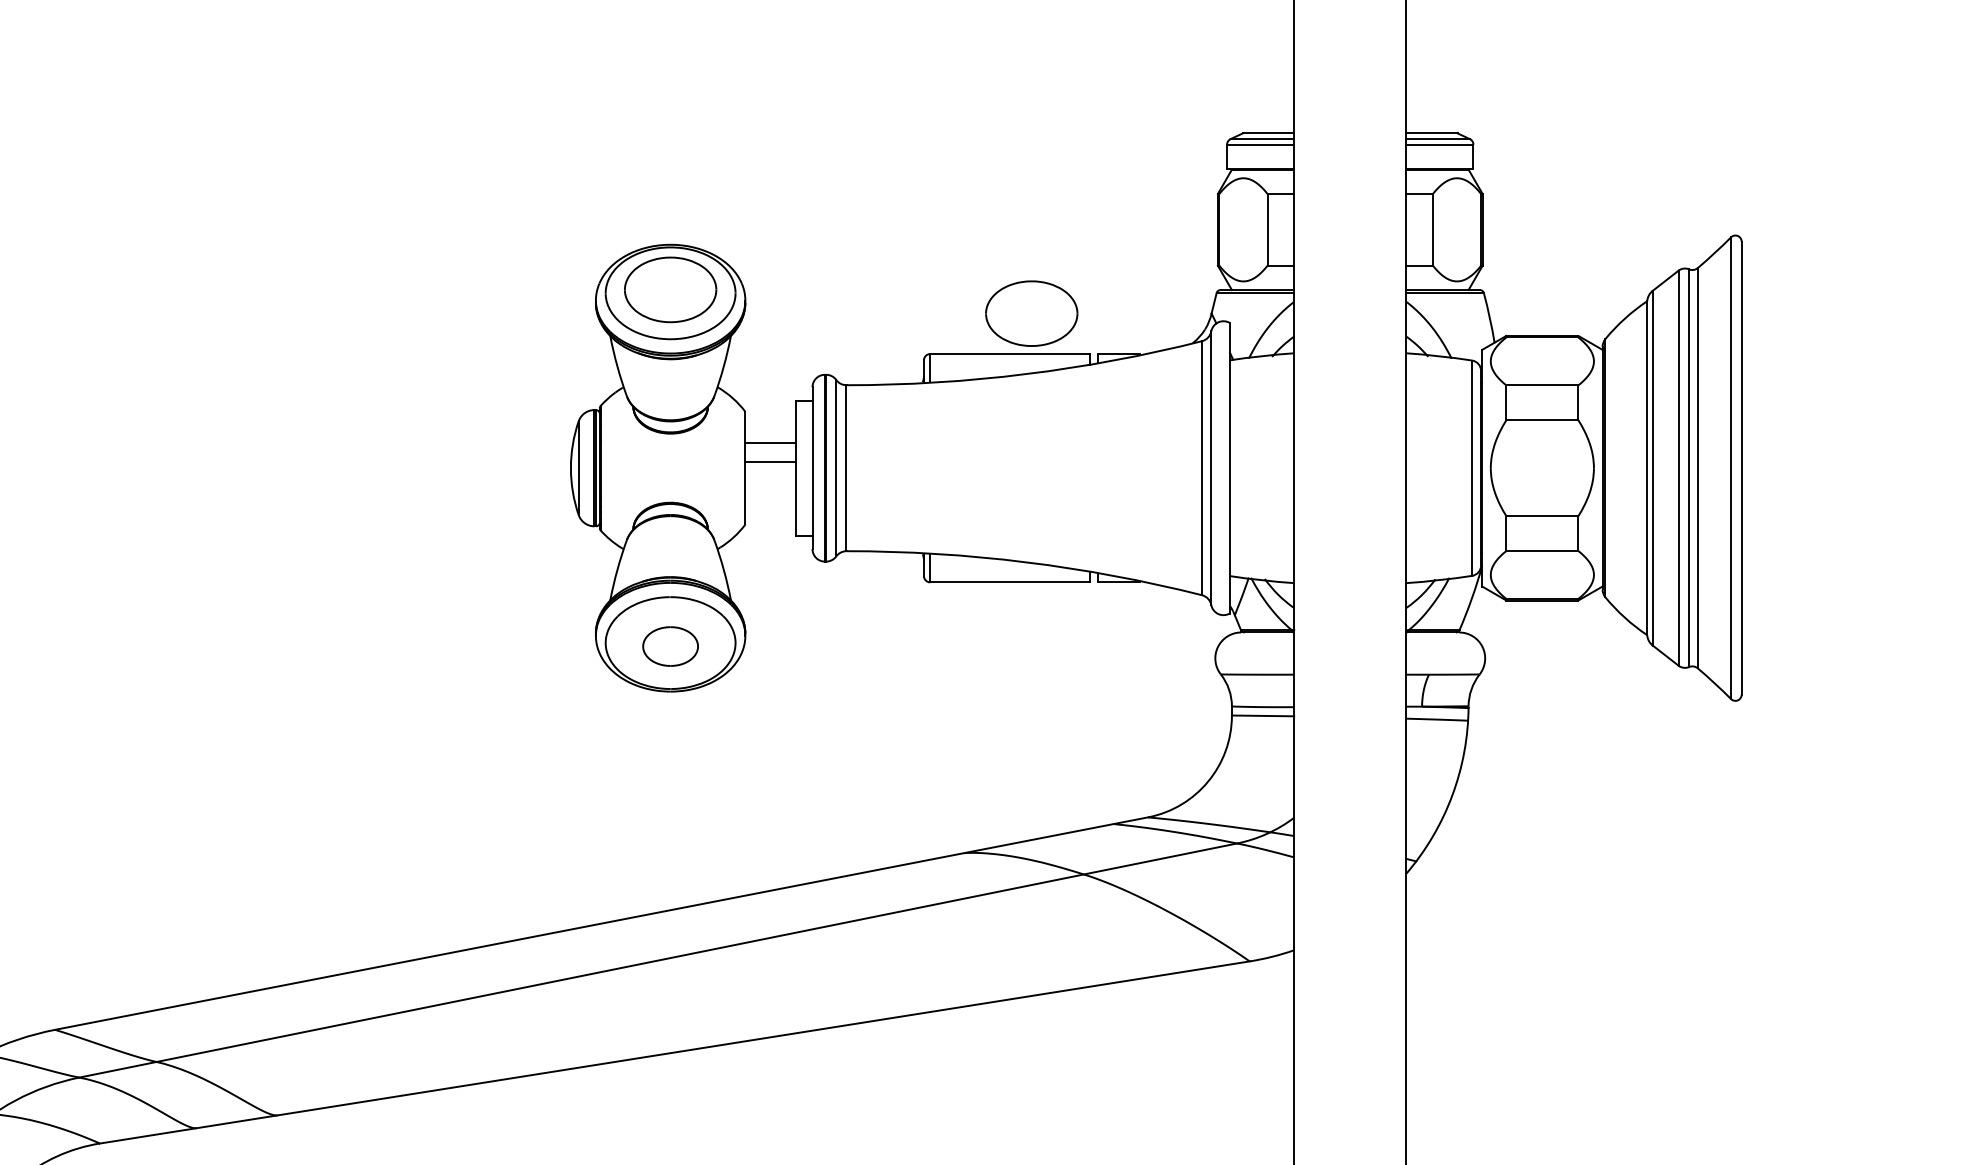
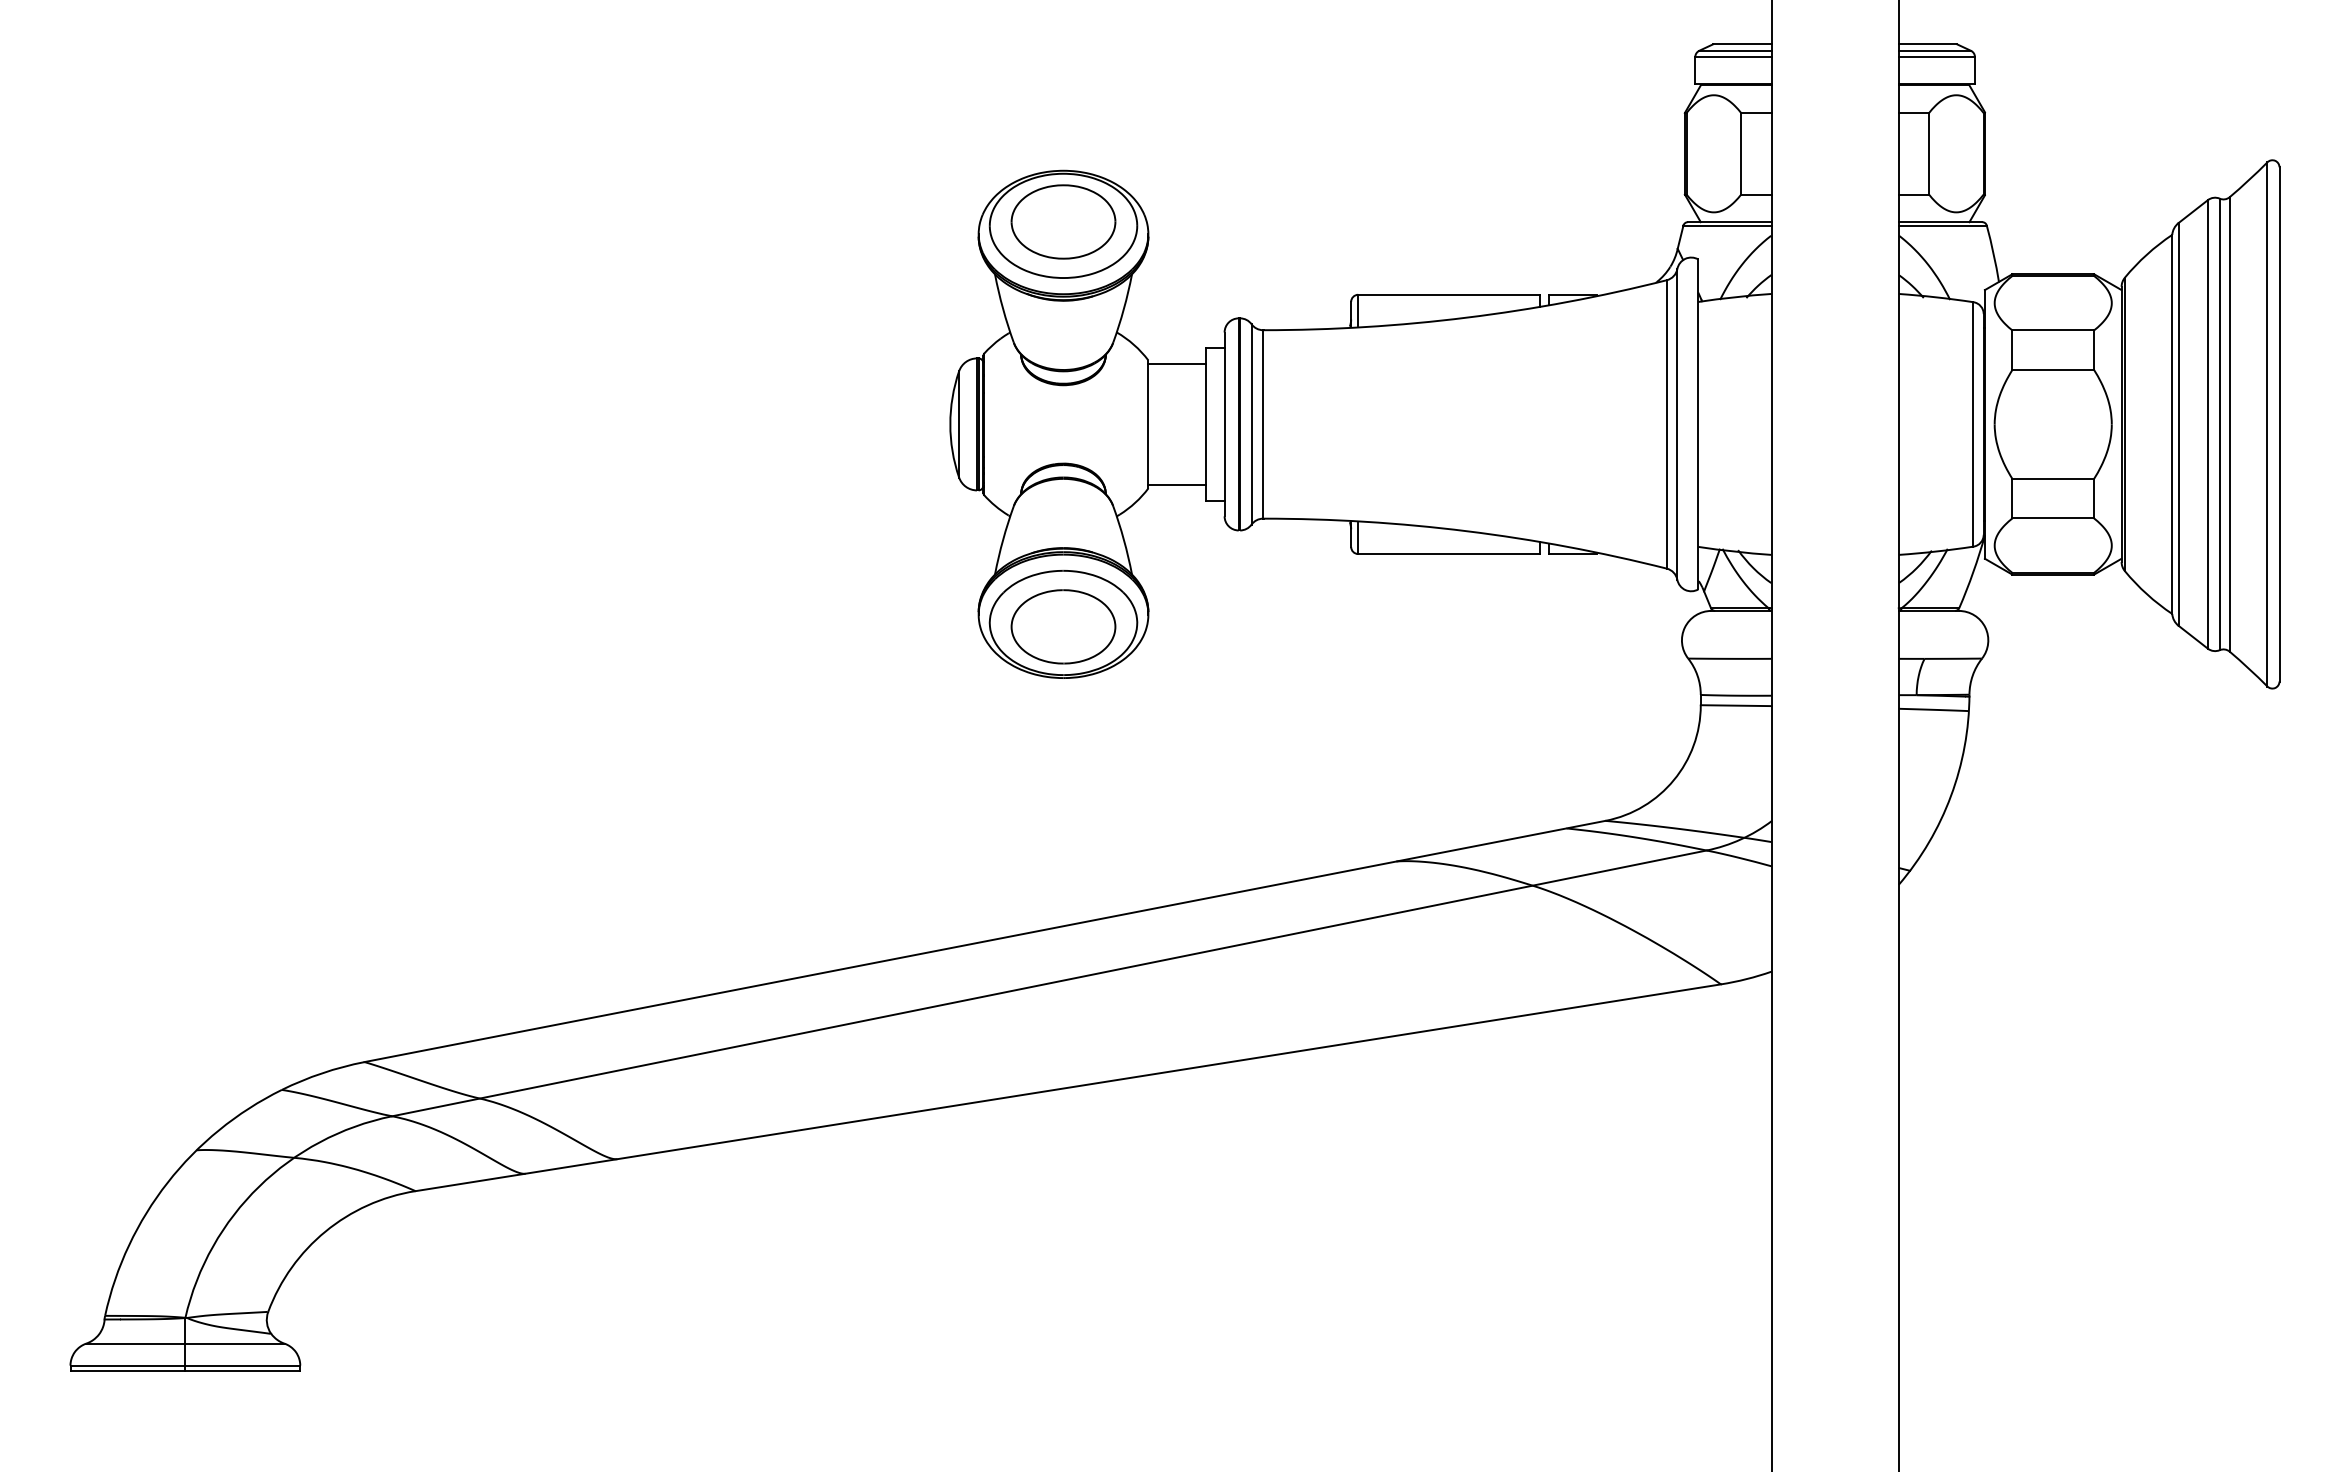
part: (1031, 313) -> (1473, 248), removed
line: (770, 443) -> (1176, 485), moved
line: (770, 462) -> (1176, 363), moved
part: (670, 646) -> (1063, 626), size x1.67

